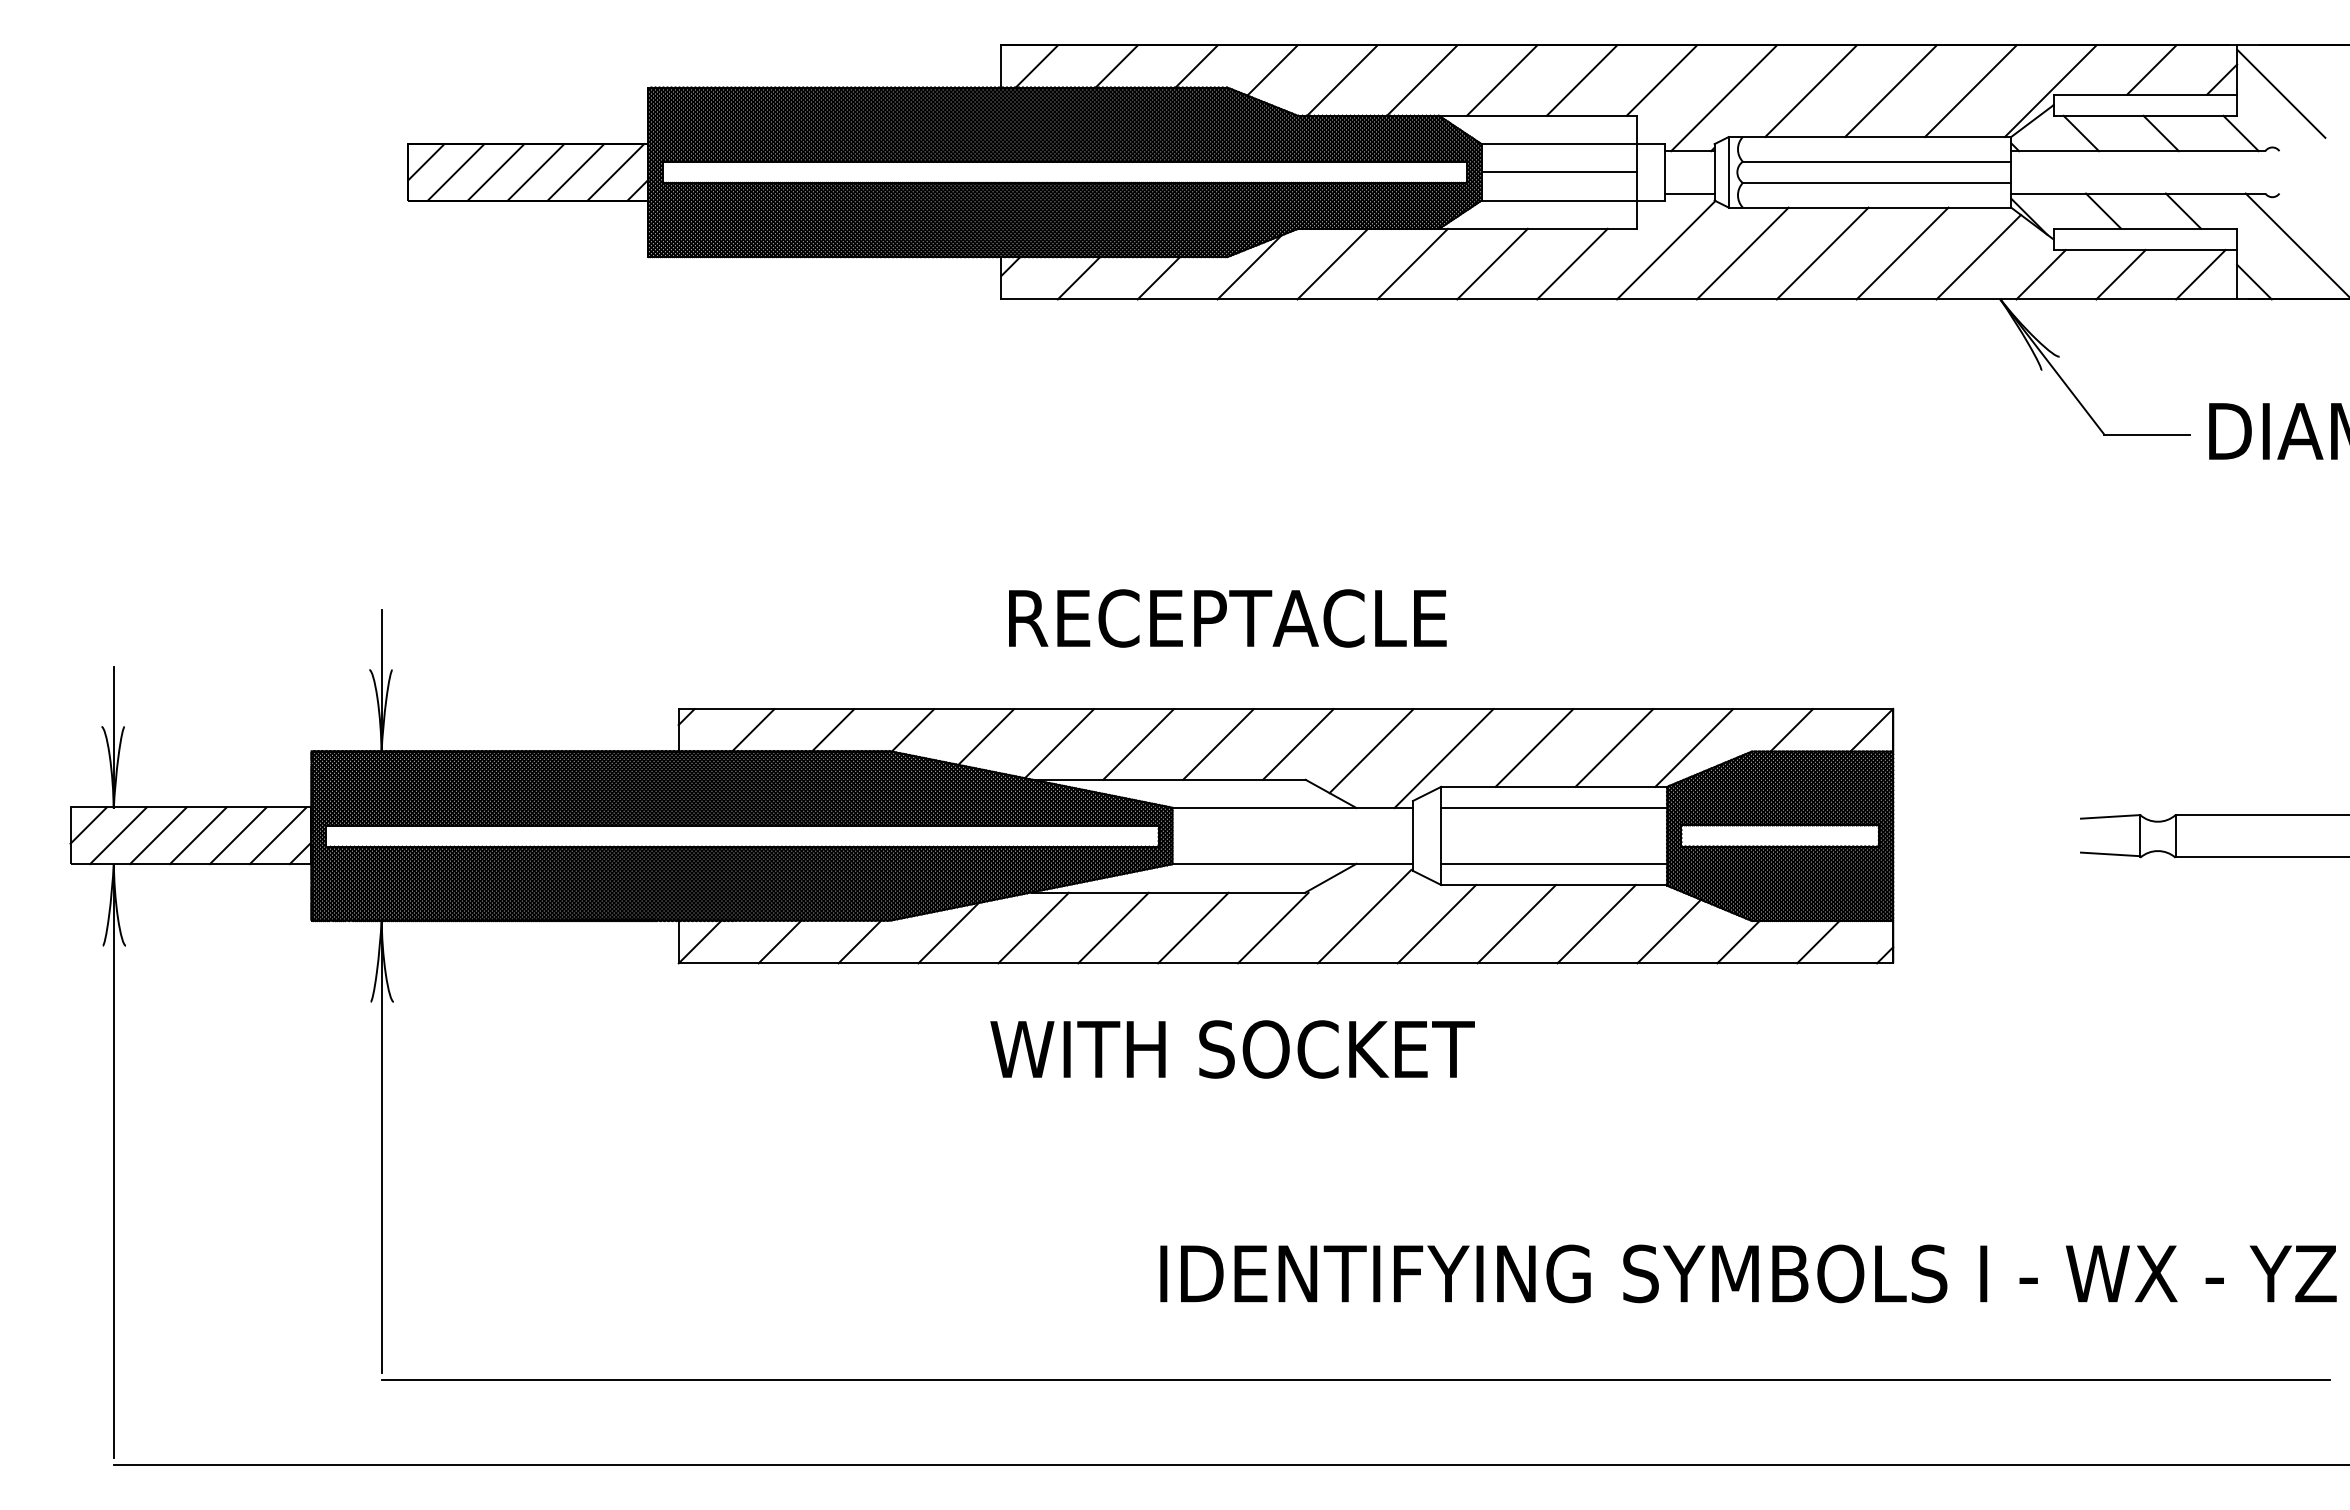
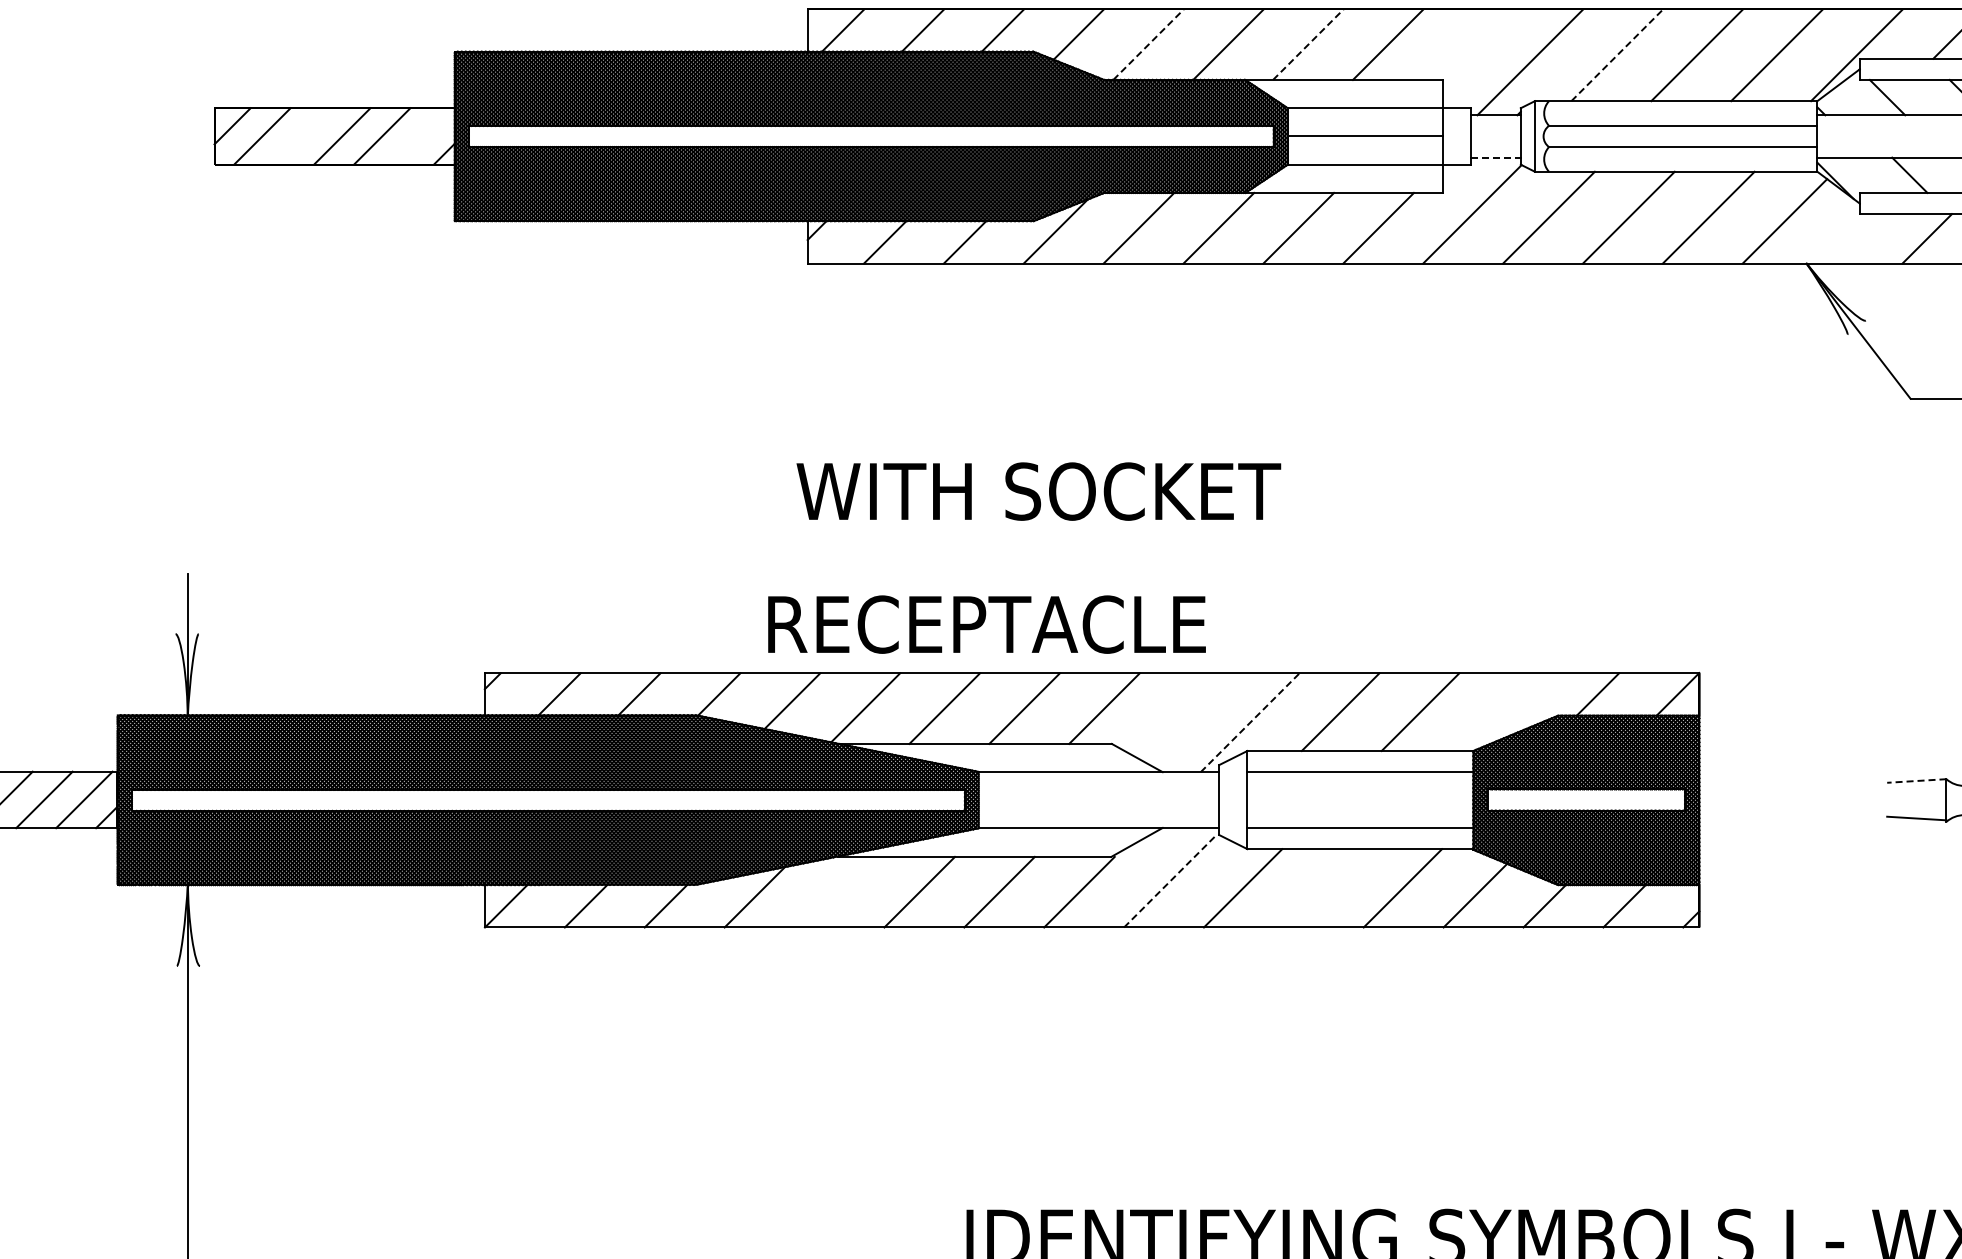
line: (1342, 80) -> (1148, 44), solid -> dashed
line: (1502, 80) -> (1308, 44), solid -> dashed
line: (1661, 80) -> (1467, 44), removed
line: (1811, 91) -> (1617, 55), solid -> dashed
line: (495, 172) -> (301, 136), removed
line: (615, 172) -> (421, 136), removed
line: (1689, 193) -> (1495, 157), solid -> dashed
line: (2040, 274) -> (1846, 238), removed
text: (1227, 618) -> (986, 624), moved
line: (1694, 747) -> (1500, 711), removed
line: (1371, 751) -> (1177, 715), removed
line: (1444, 758) -> (1250, 722), solid -> dashed
line: (2110, 816) -> (1916, 780), solid -> dashed
line: (1364, 916) -> (1170, 880), solid -> dashed
line: (1516, 924) -> (1322, 888), removed
line: (1033, 927) -> (839, 891), removed
text: (1232, 1049) -> (1038, 491), moved

